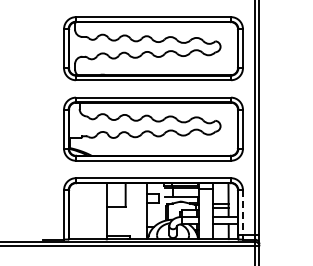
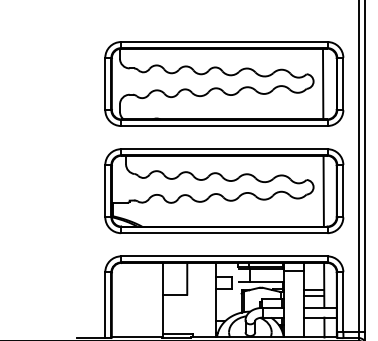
line: (227, 48) -> (322, 83), added
line: (228, 128) -> (324, 190), added
line: (242, 213) -> (342, 303), dashed -> solid

